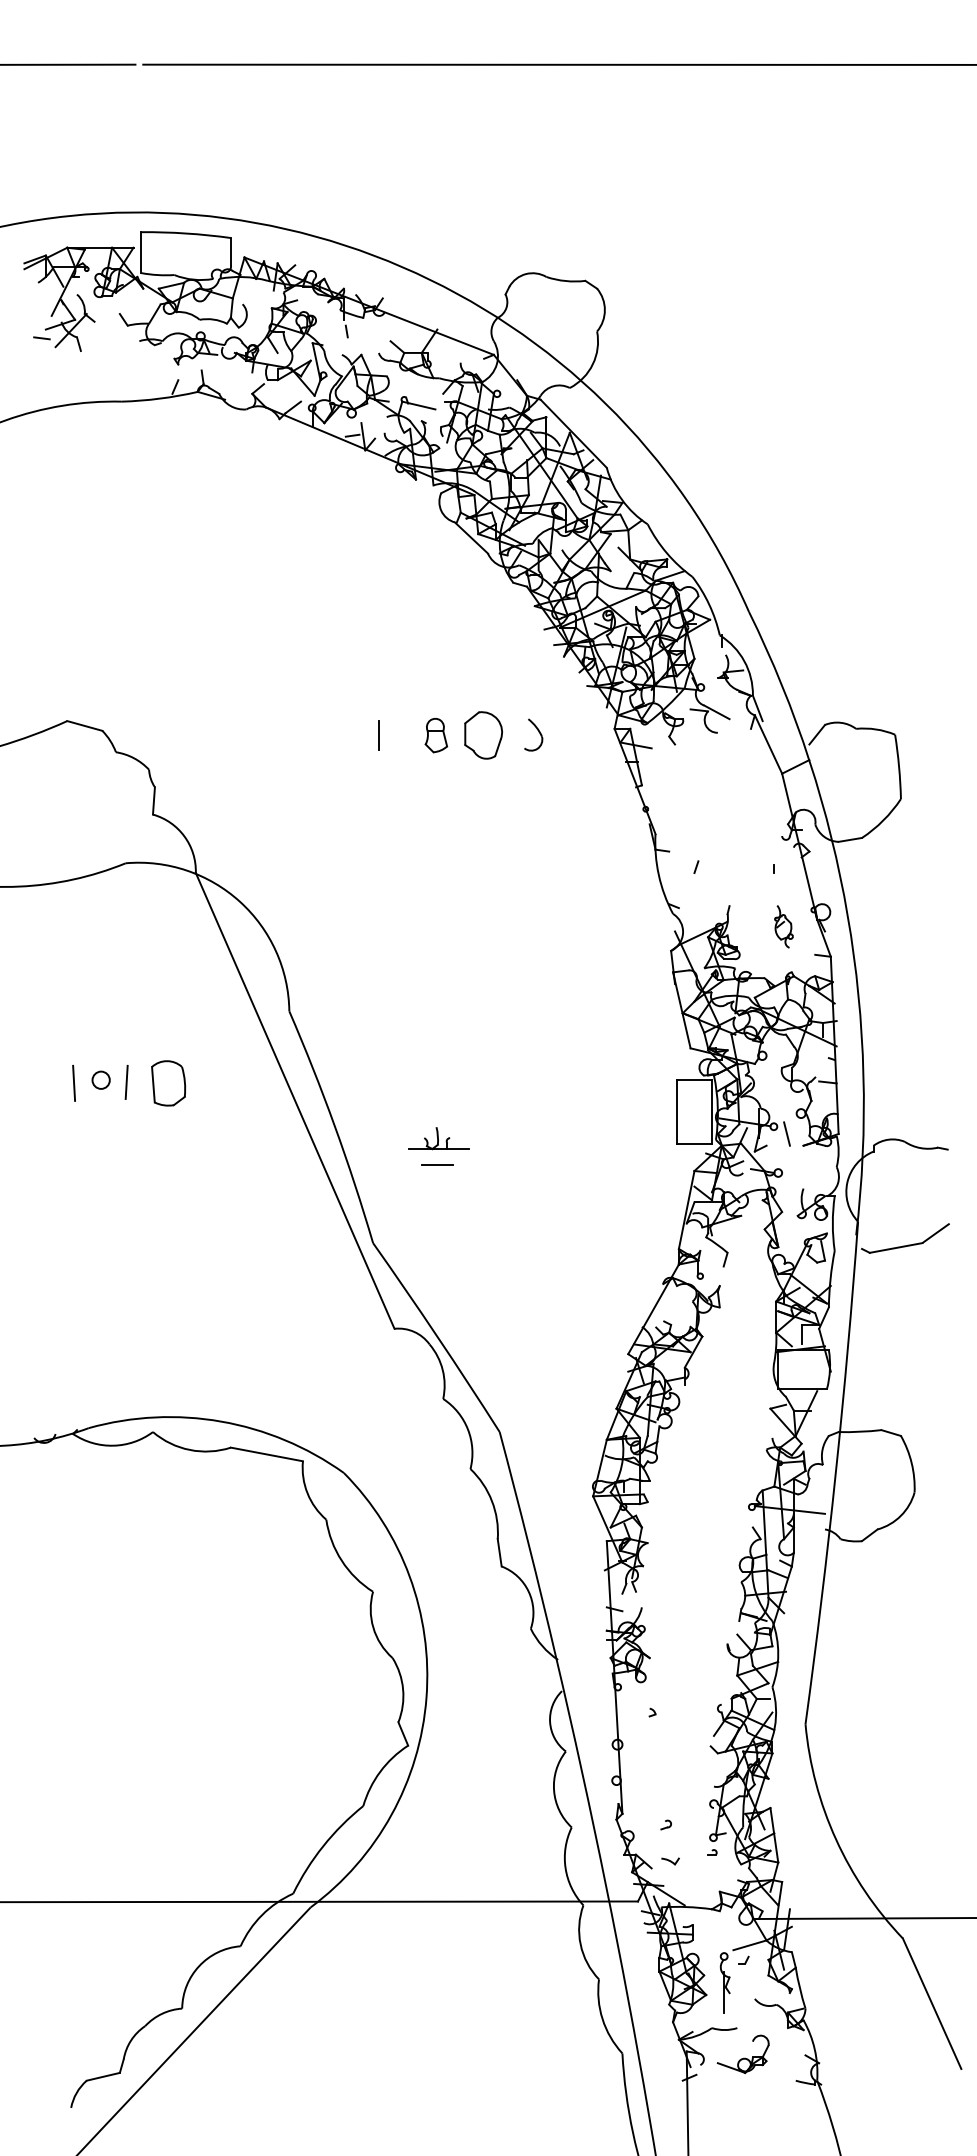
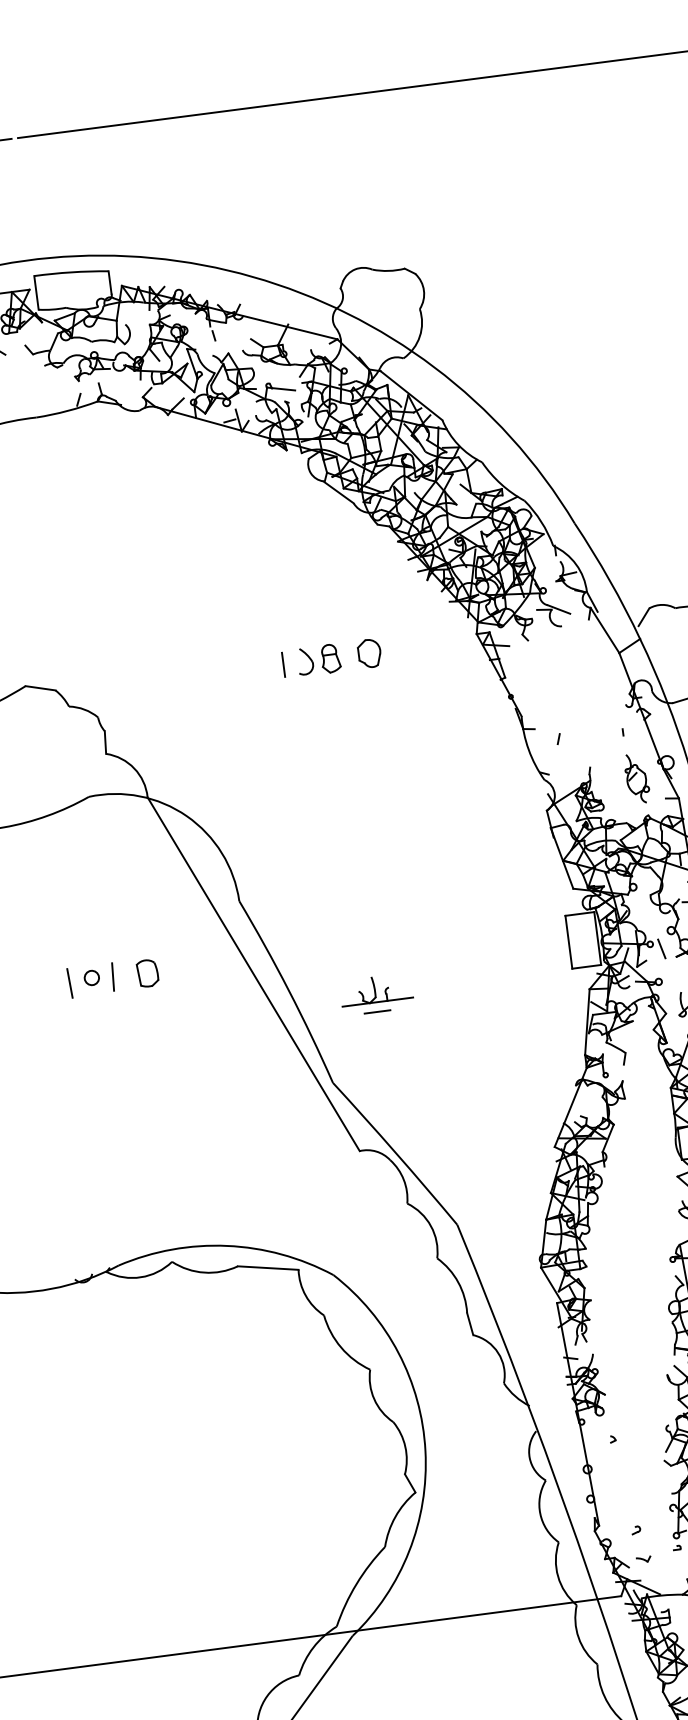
part: (533, 734) -> (305, 661), moved
part: (483, 735) -> (369, 653), size x0.71
part: (783, 926) -> (636, 778), size x1.43
part: (168, 1083) -> (147, 973), size x0.71
part: (438, 1138) -> (375, 989), size x1.43

